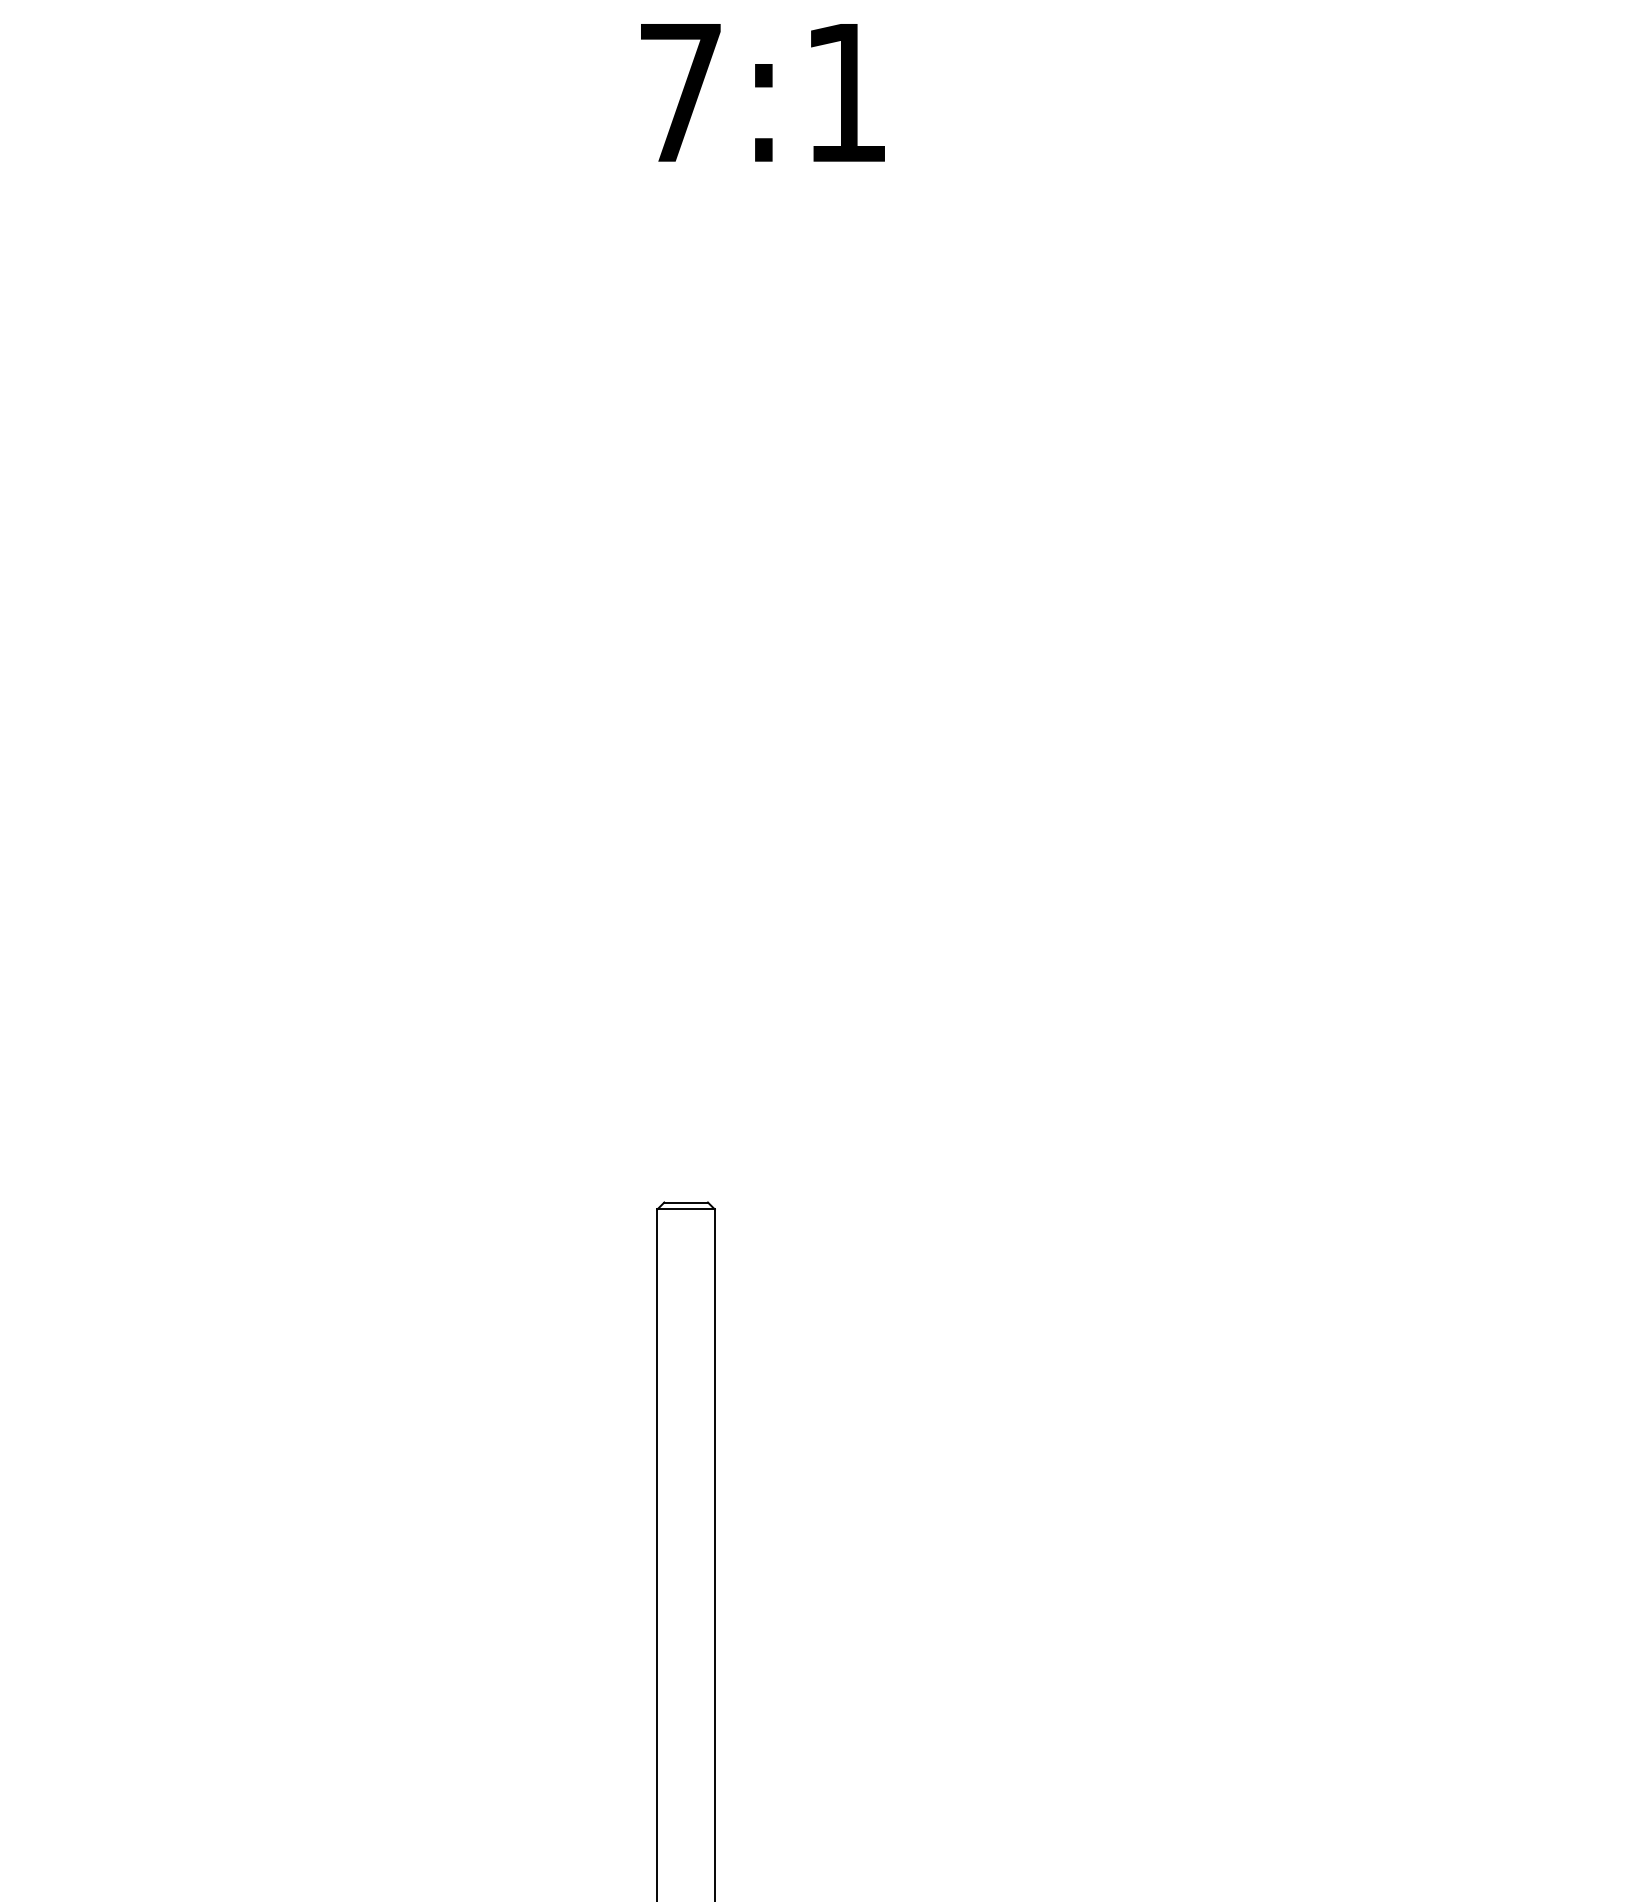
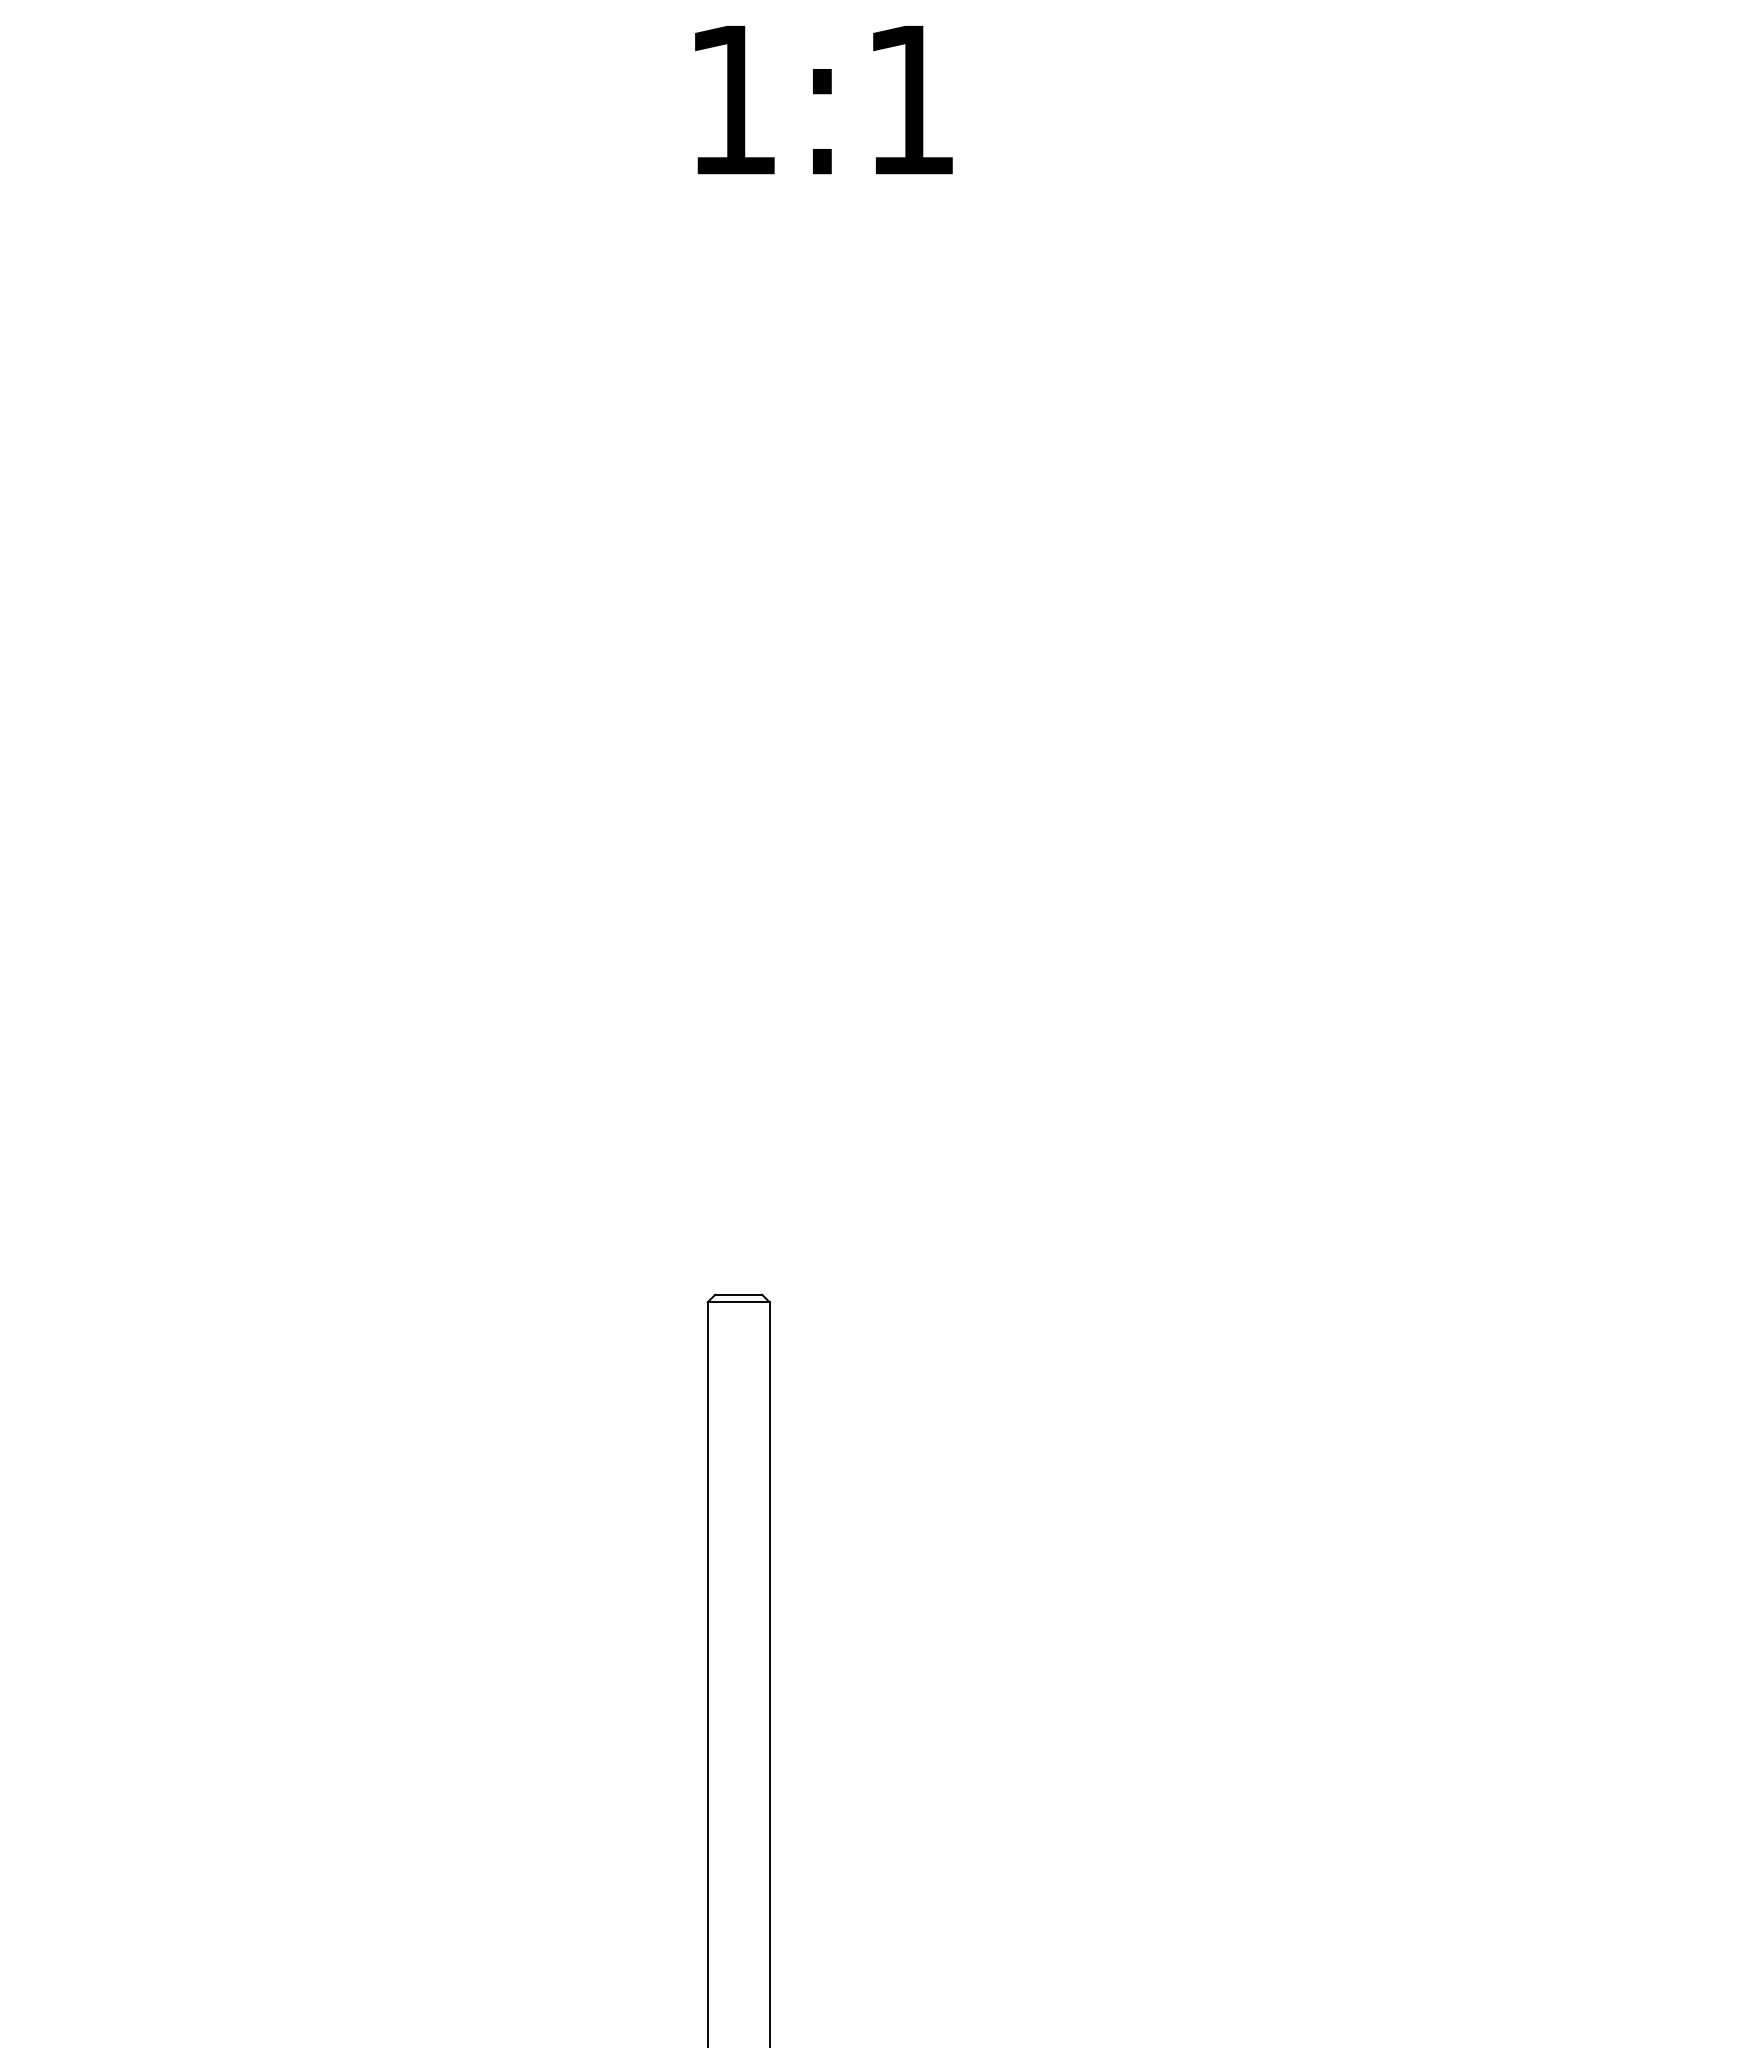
text: (680, 92) -> (732, 99), 7:1 -> 1:1

